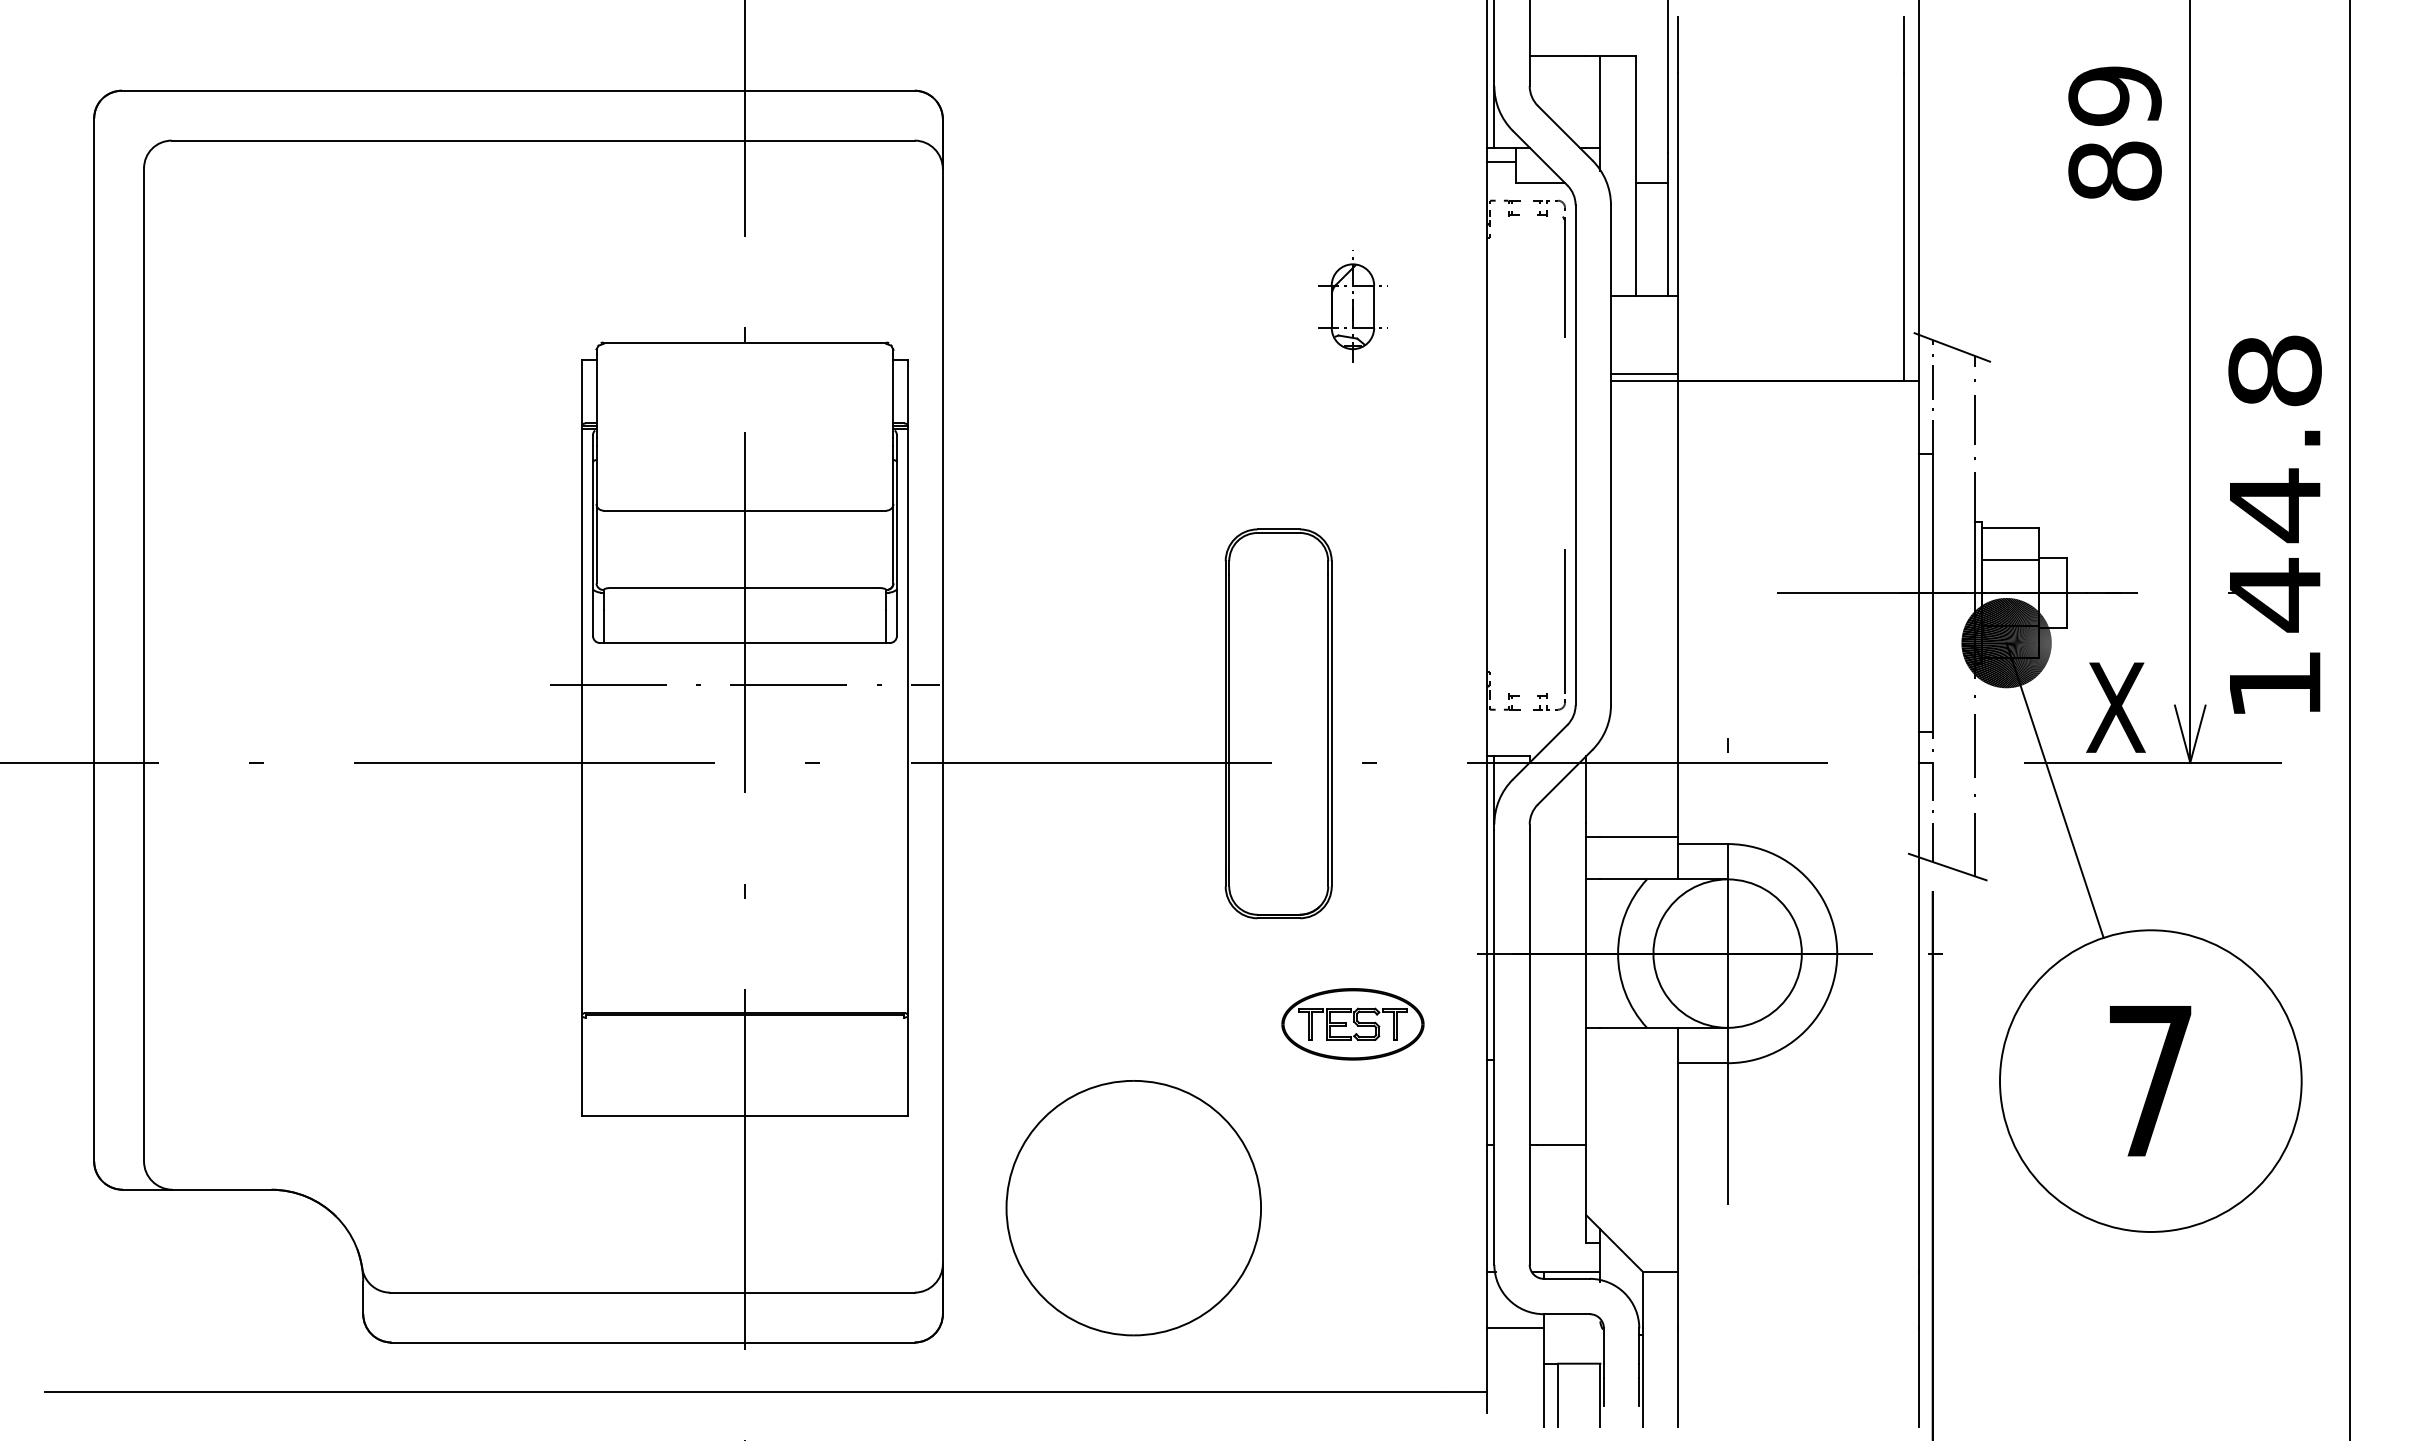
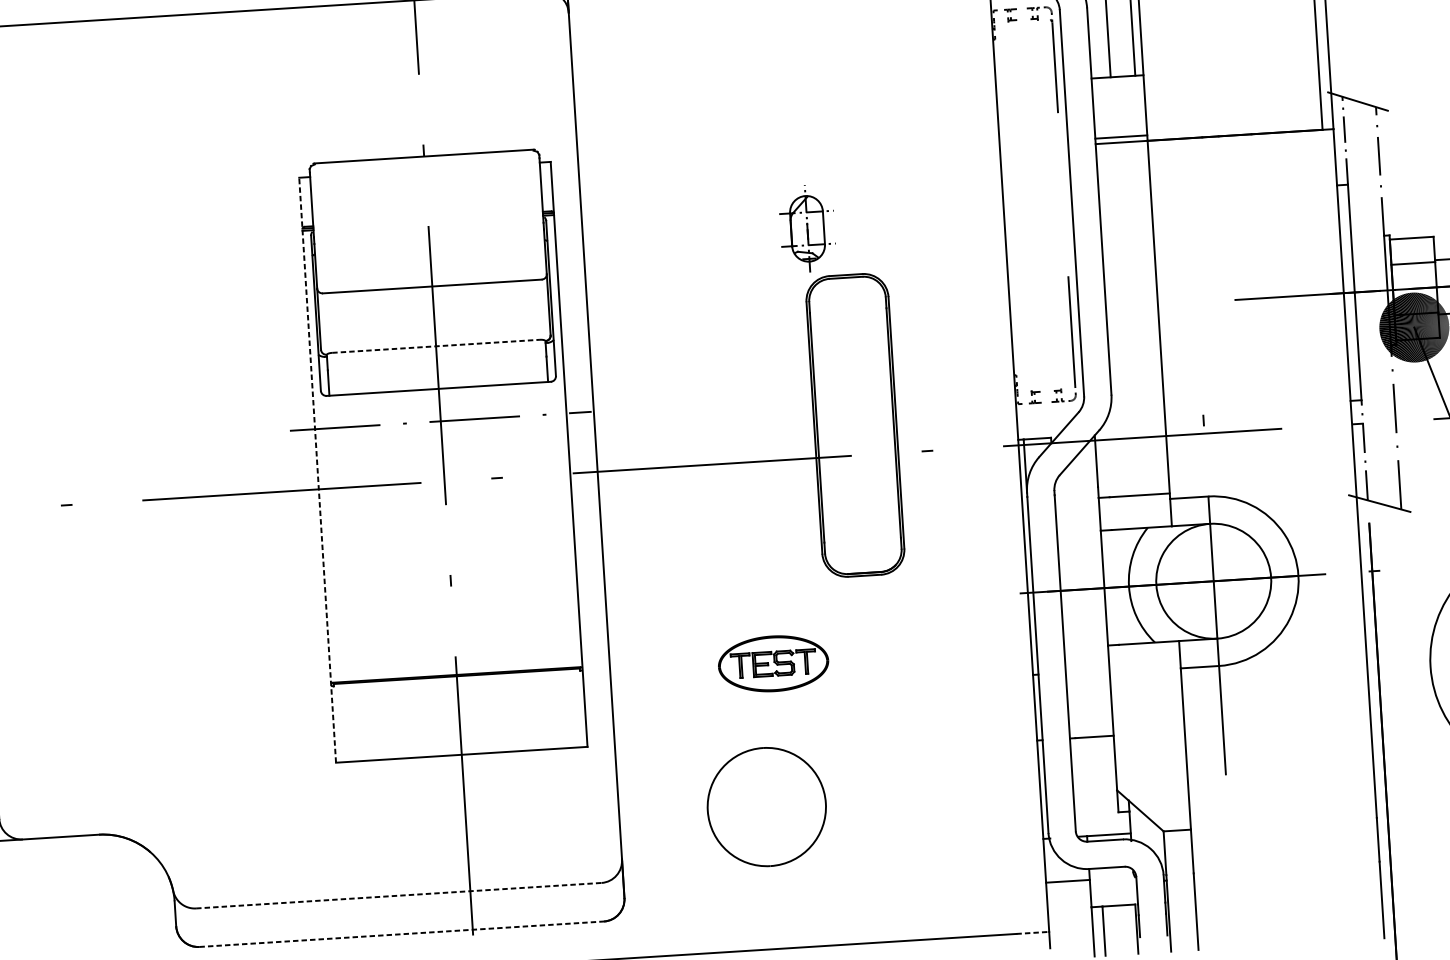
part: (1352, 306) -> (807, 228), moved
line: (745, 588) -> (436, 346), solid -> dashed
line: (582, 737) -> (317, 469), solid -> dashed
part: (1352, 1024) -> (773, 663), moved
part: (1133, 1208) -> (766, 807), size x0.6
line: (652, 1292) -> (398, 895), solid -> dashed
line: (653, 1342) -> (402, 934), solid -> dashed
line: (1466, 1391) -> (1033, 932), solid -> dashed

